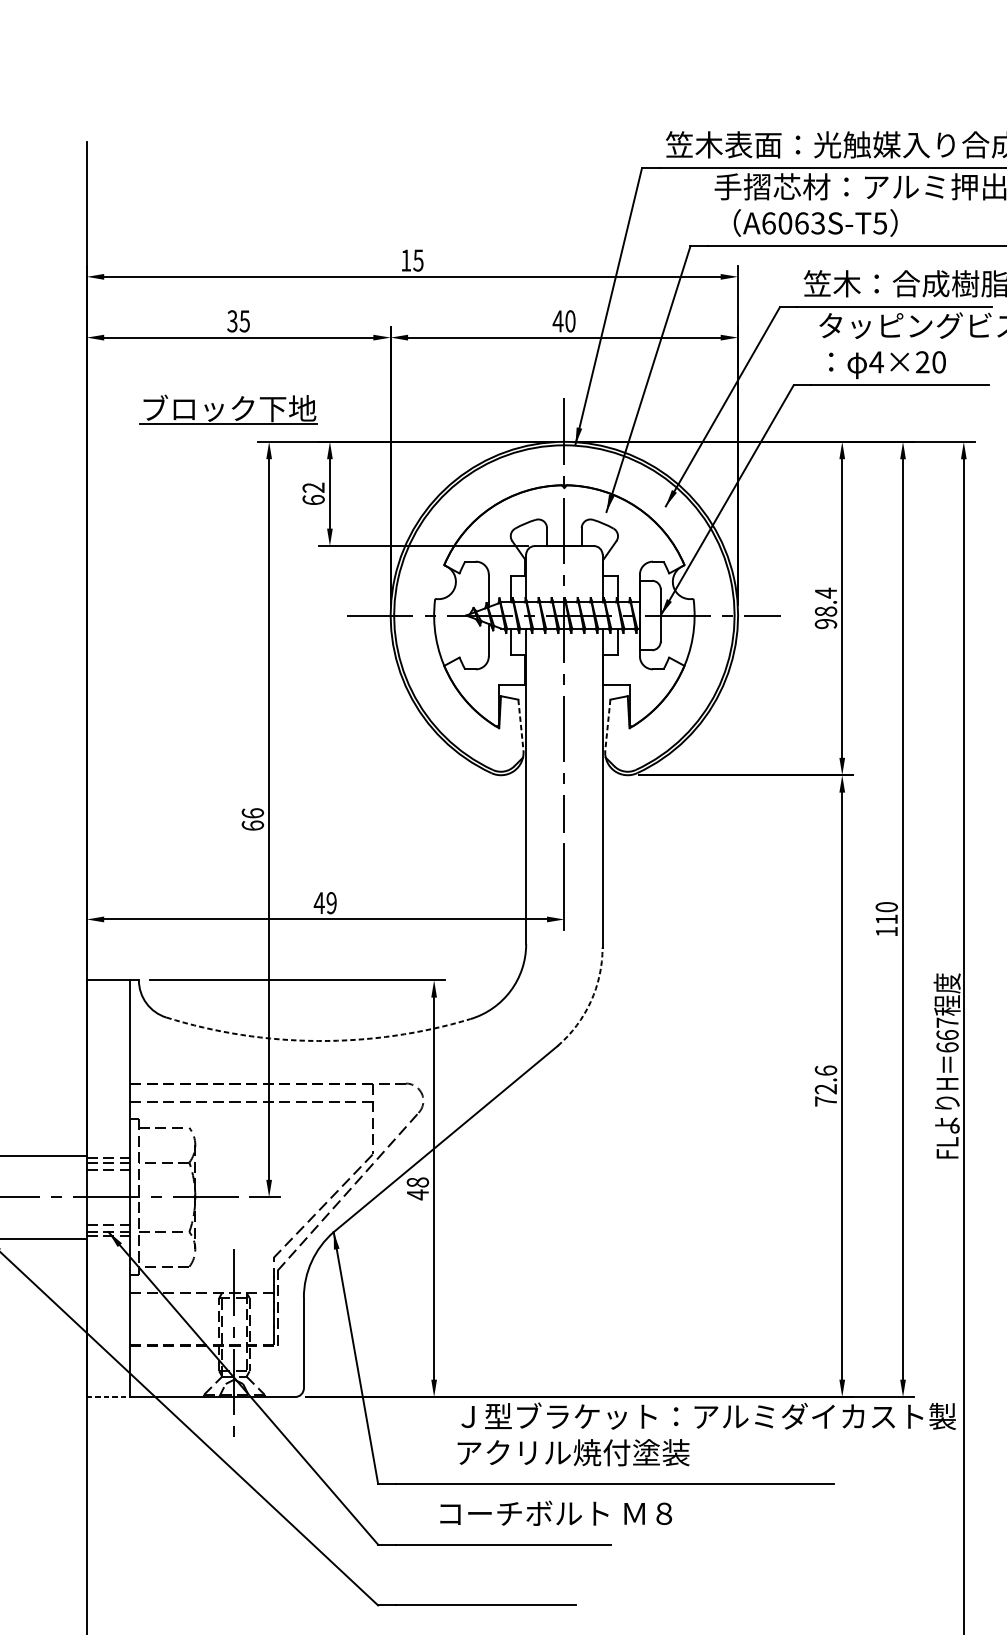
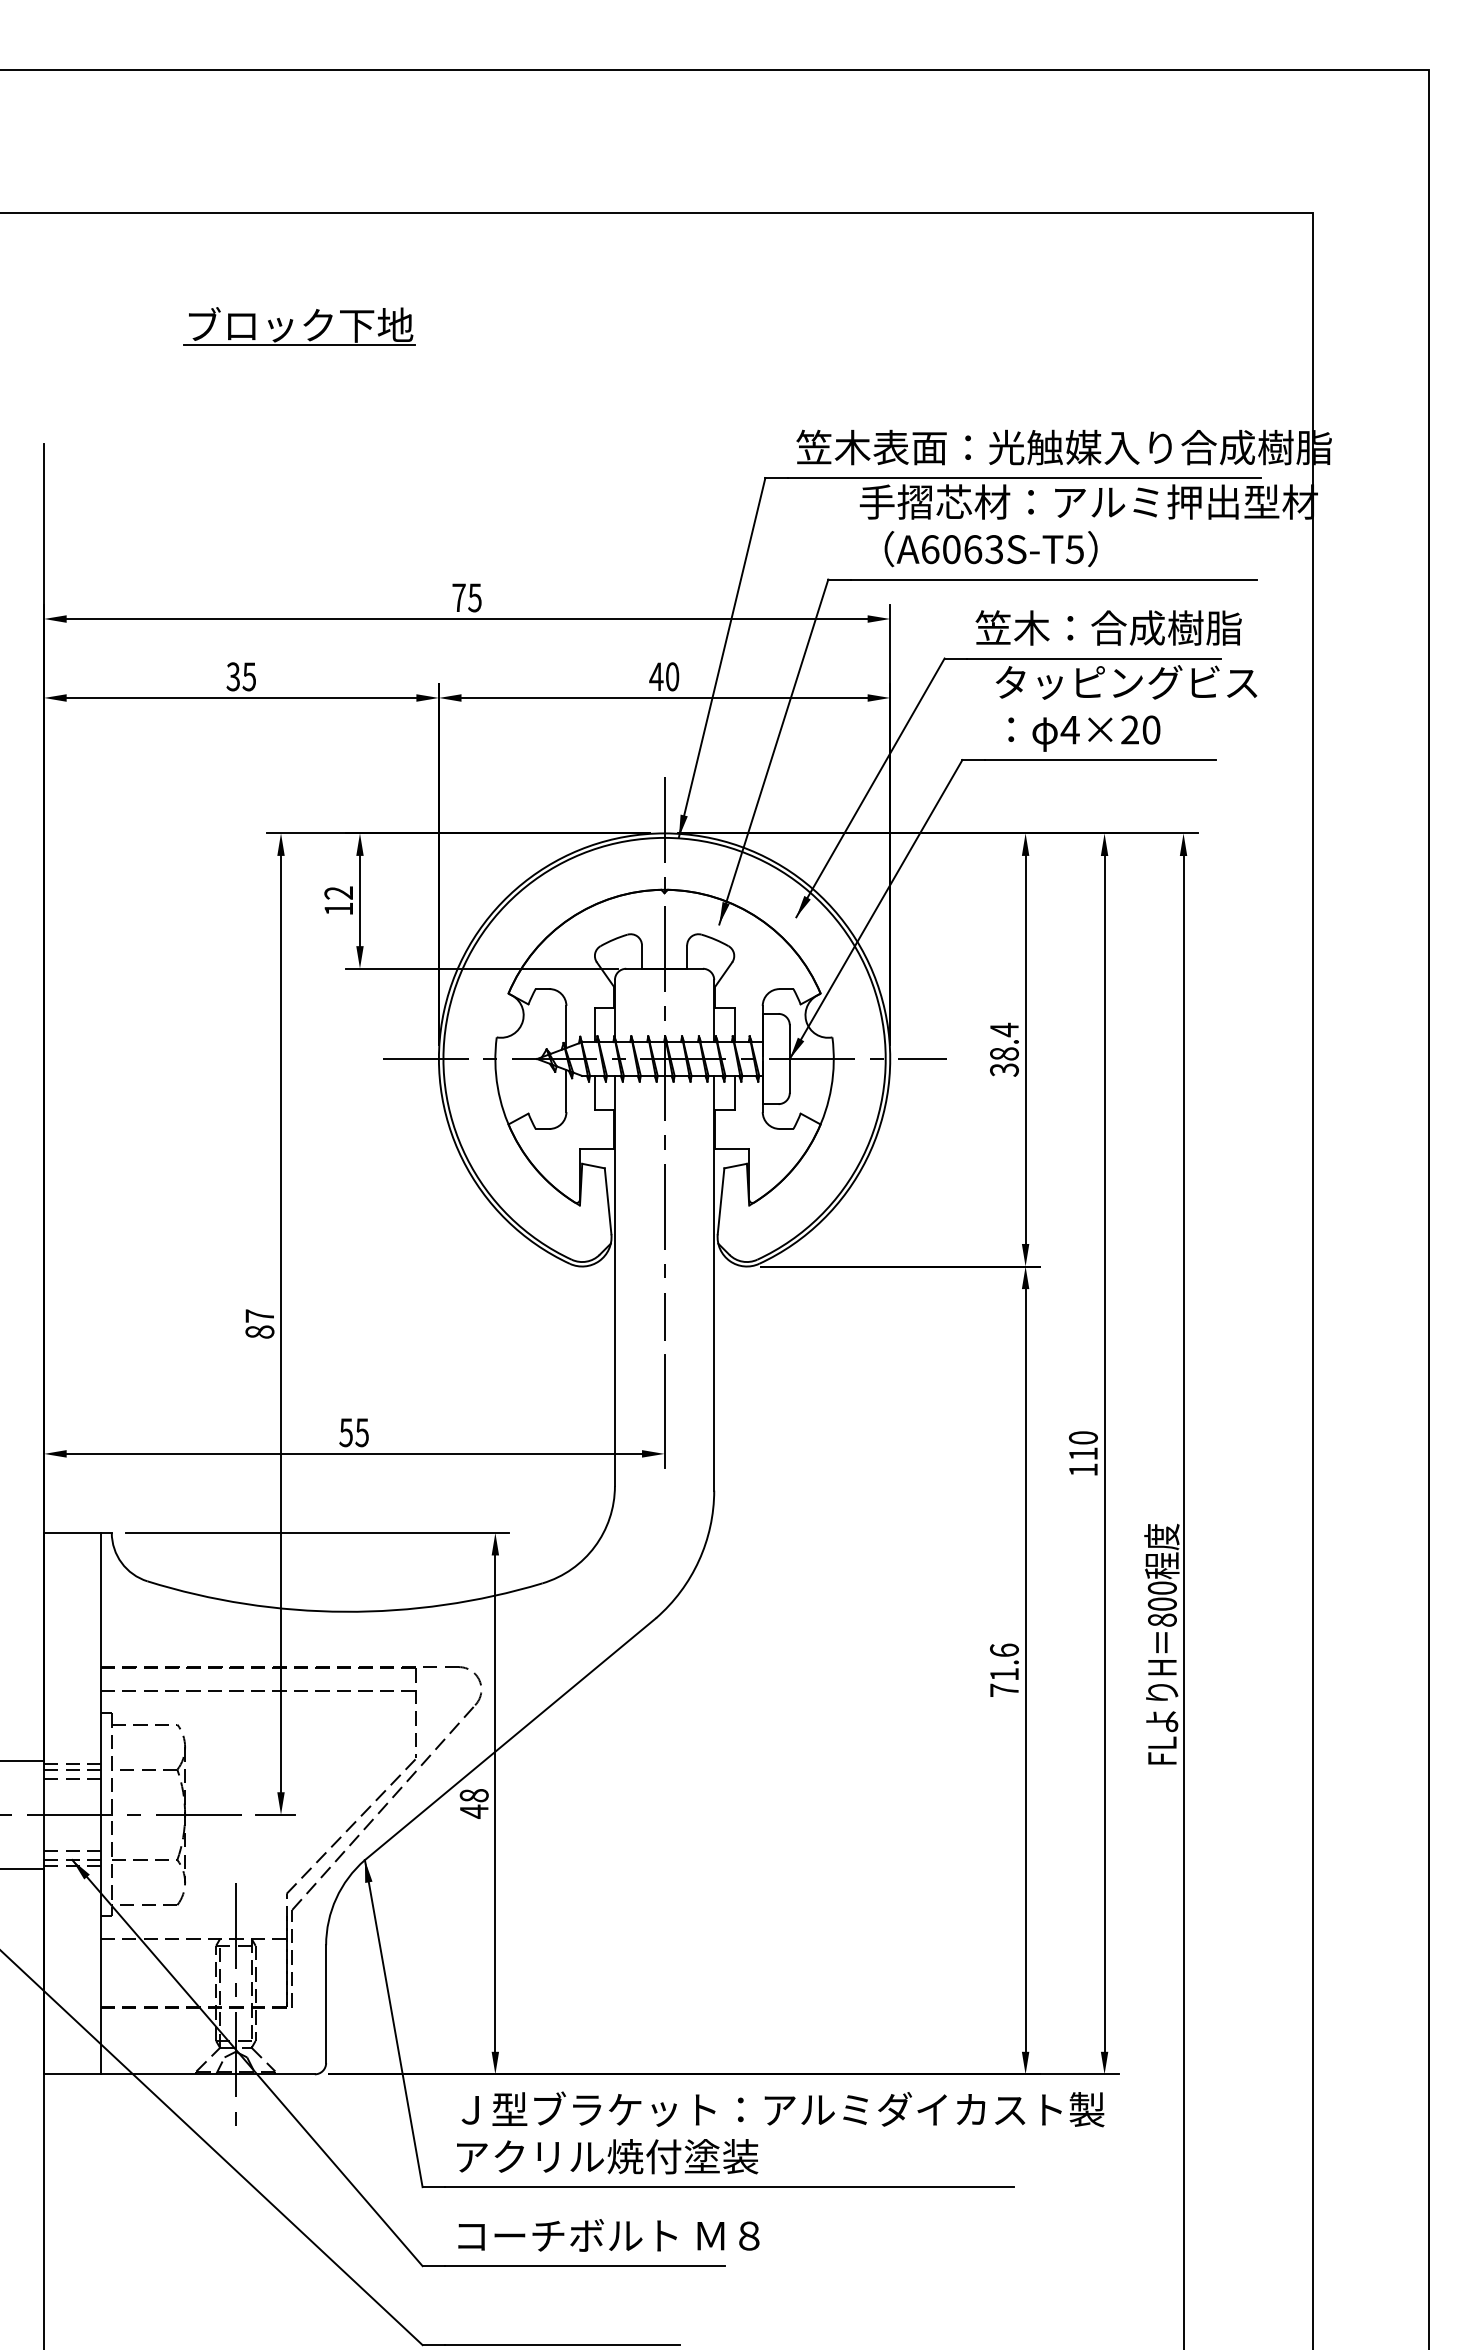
text: (405, 260) -> (458, 597), 15 -> 75
part: (228, 409) -> (299, 326), moved
text: (313, 499) -> (338, 908), 62 -> 12
text: (826, 623) -> (1004, 1069), 98.4 -> 38.4
line: (521, 725) -> (608, 1201), dashed -> solid
line: (608, 725) -> (721, 1201), dashed -> solid
text: (252, 819) -> (259, 1323), 66 -> 87
text: (324, 902) -> (353, 1432), 49 -> 55
arc: (590, 1001) -> (698, 1560), dashed -> solid
text: (946, 1034) -> (1161, 1603), 667 -> 800
arc: (318, 1040) -> (344, 1611), dashed -> solid
text: (826, 1089) -> (1004, 1674), 72.6 -> 71.6
line: (108, 1397) -> (72, 2074), dashed -> solid
text: (706, 1434) -> (780, 2132), moved
text: (555, 1513) -> (608, 2235), moved

